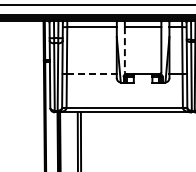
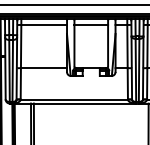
line: (124, 49) -> (74, 45), dashed -> solid
line: (91, 74) -> (43, 68), dashed -> solid

